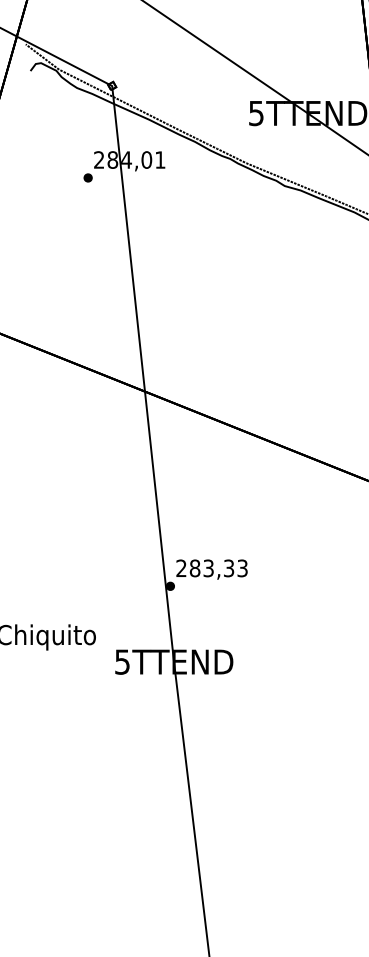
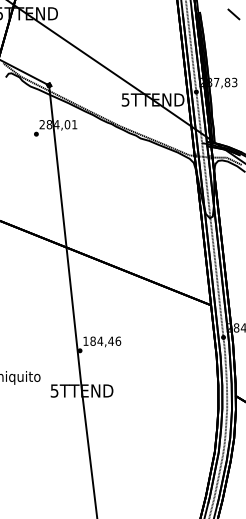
text: (212, 566) -> (102, 340), 283,33 -> 184,46

